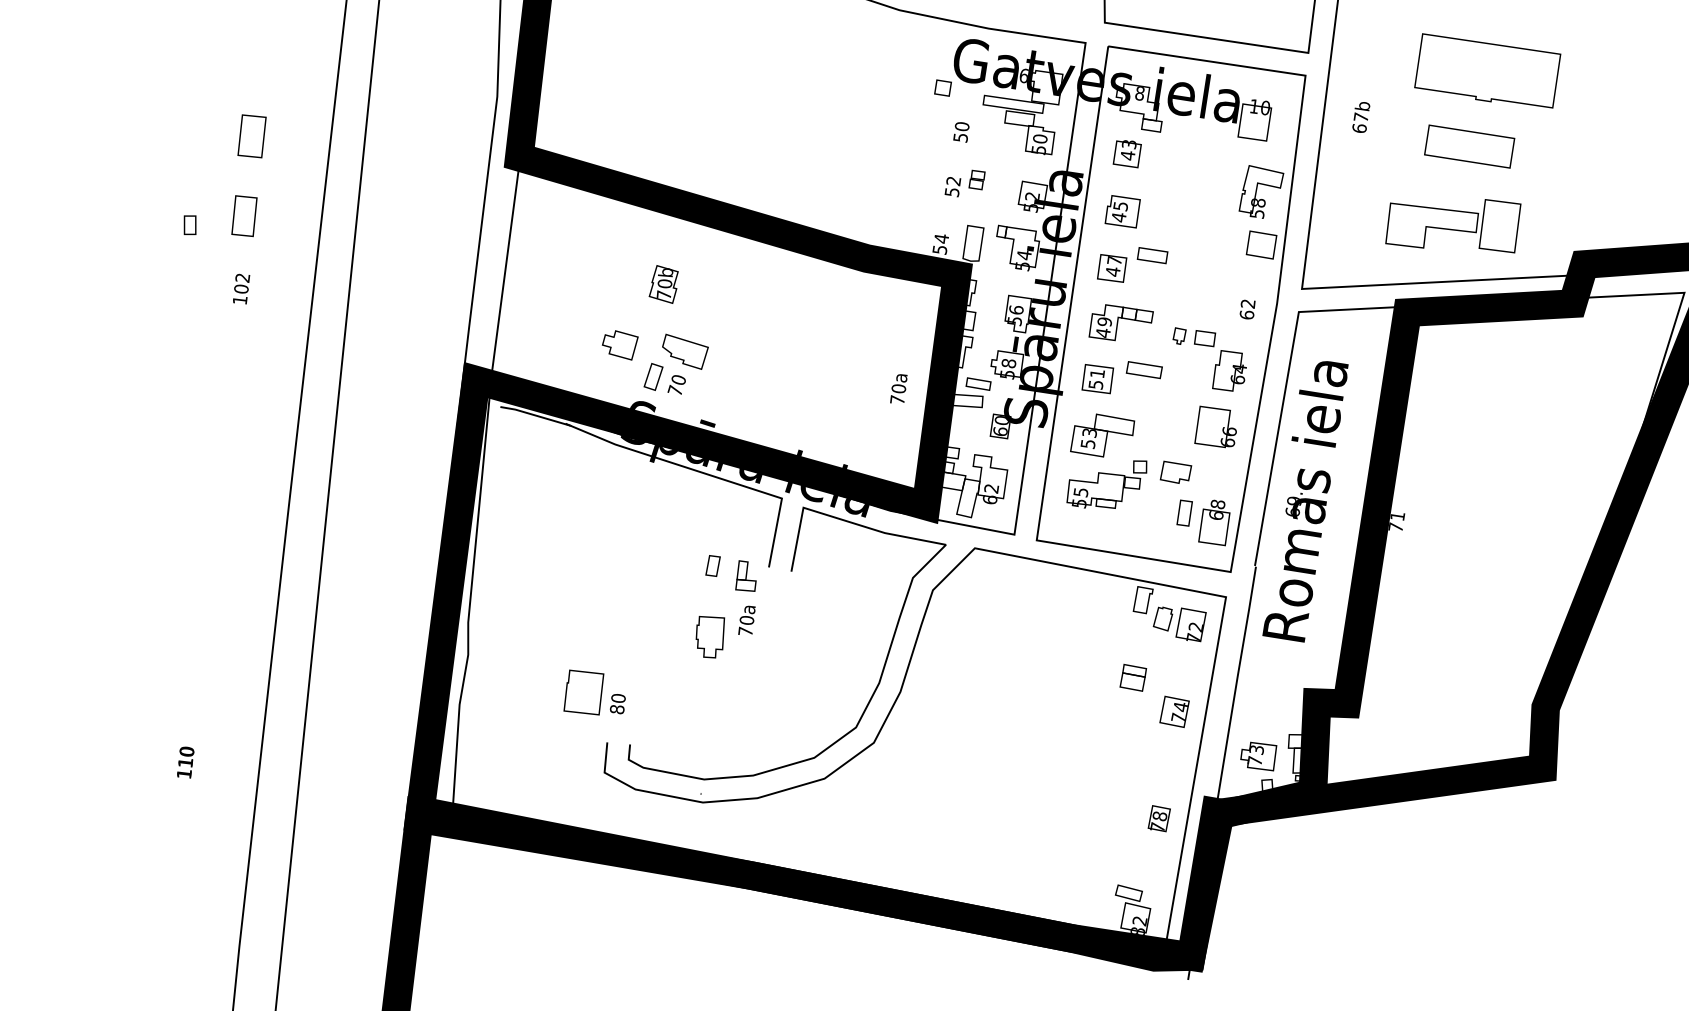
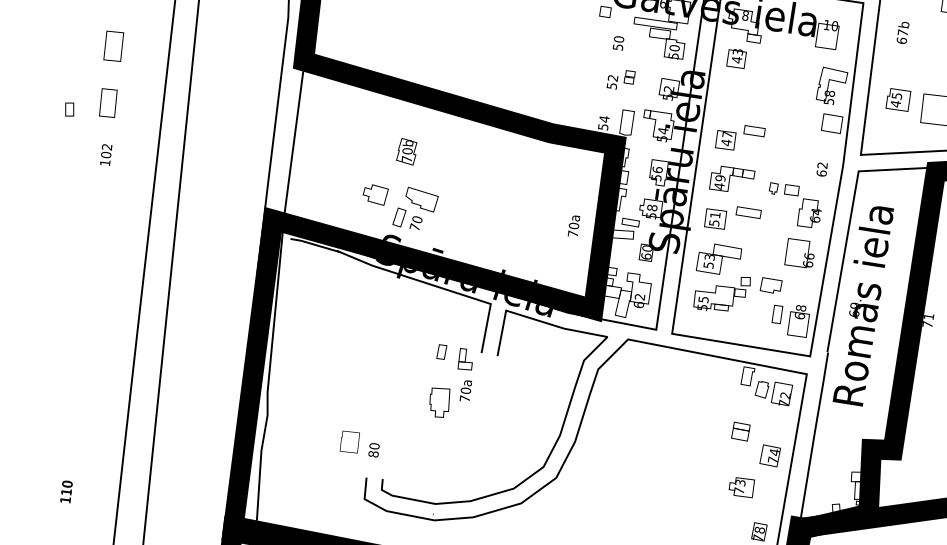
text: (1122, 211) -> (898, 99), moved
part: (583, 692) -> (349, 442), size x0.7
text: (1258, 756) -> (741, 487), moved

